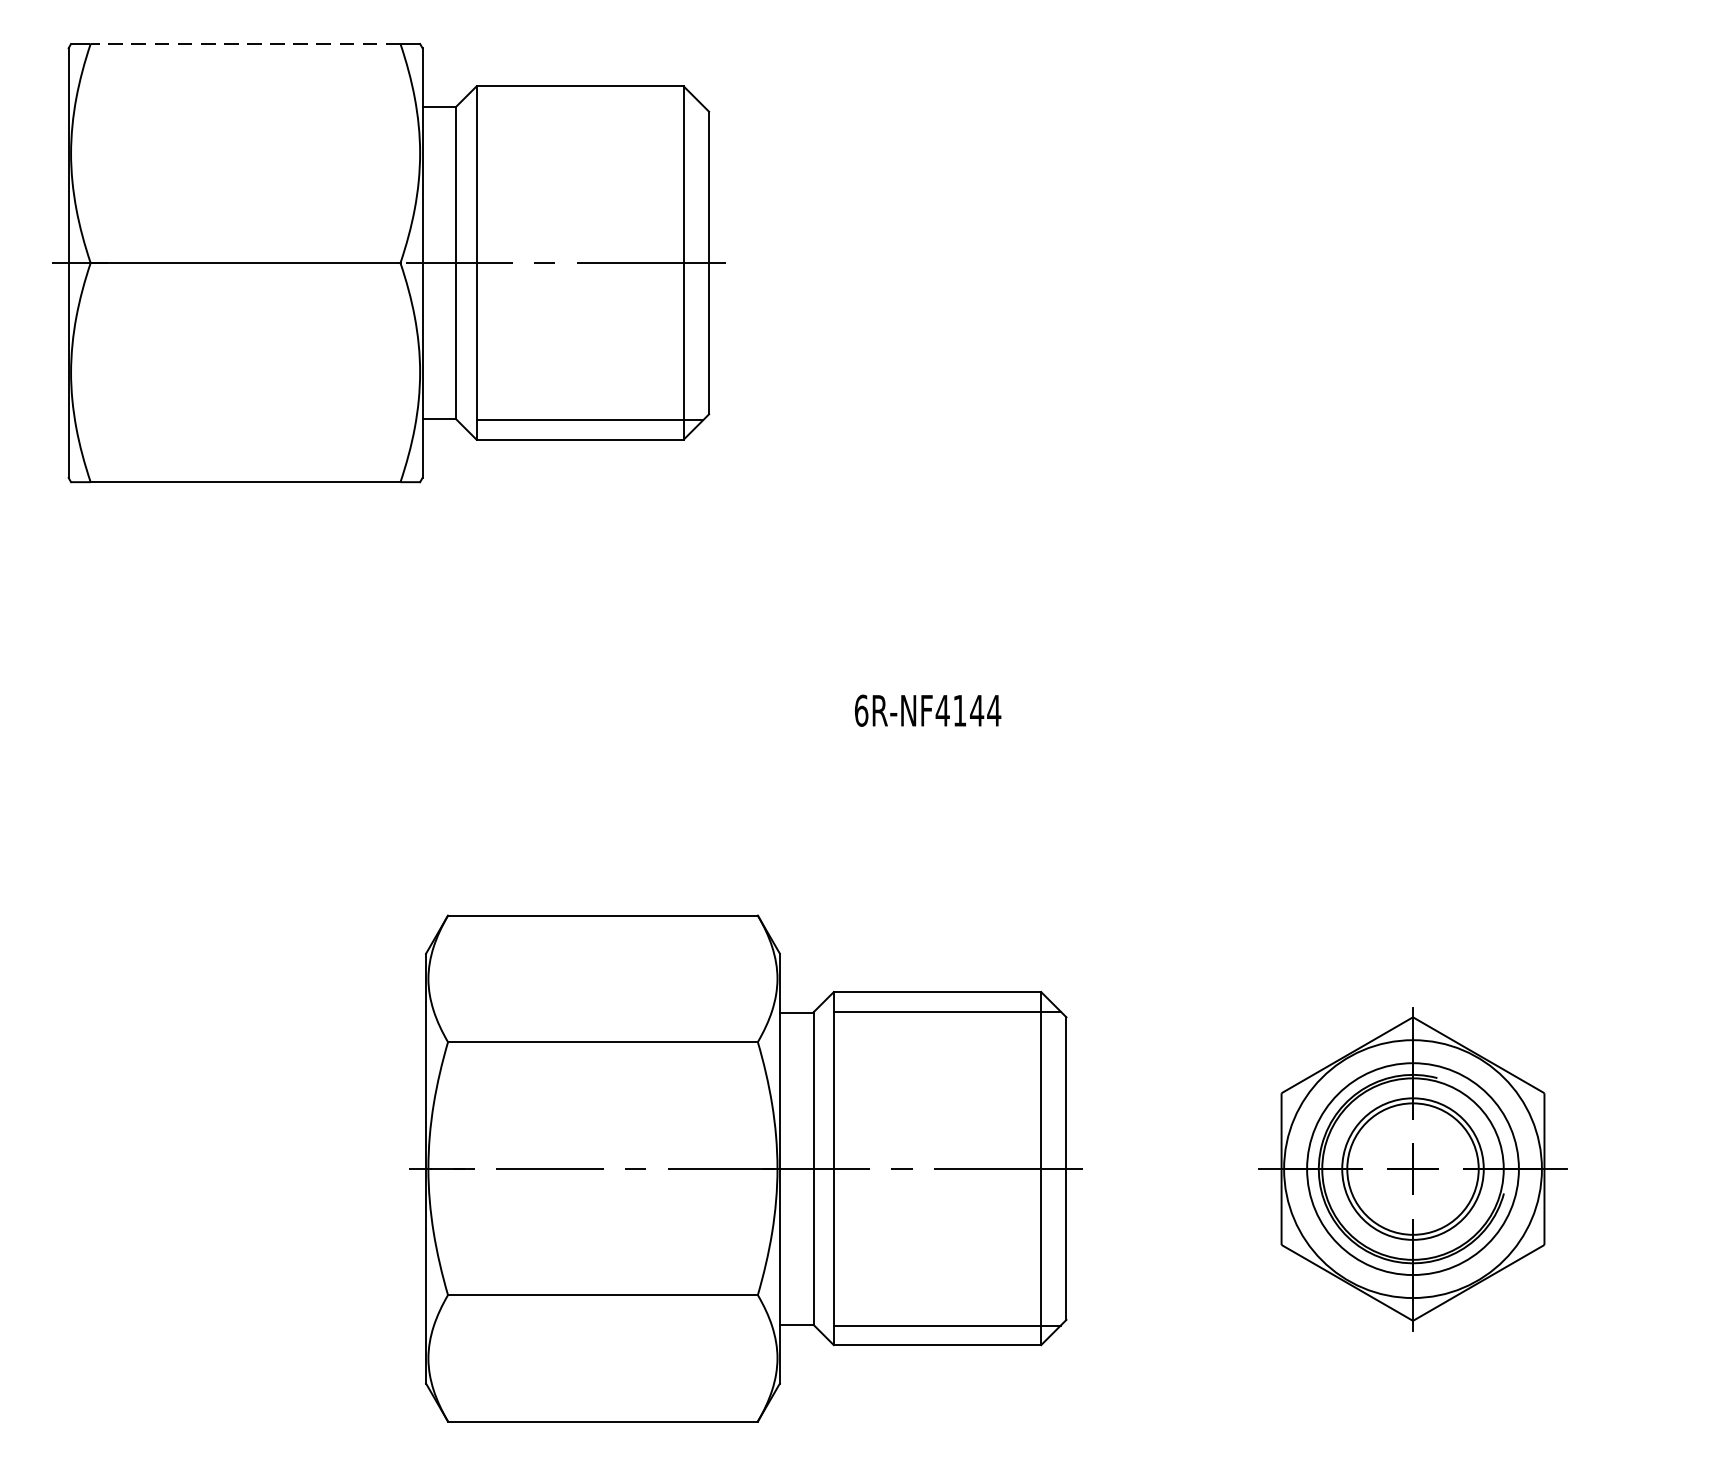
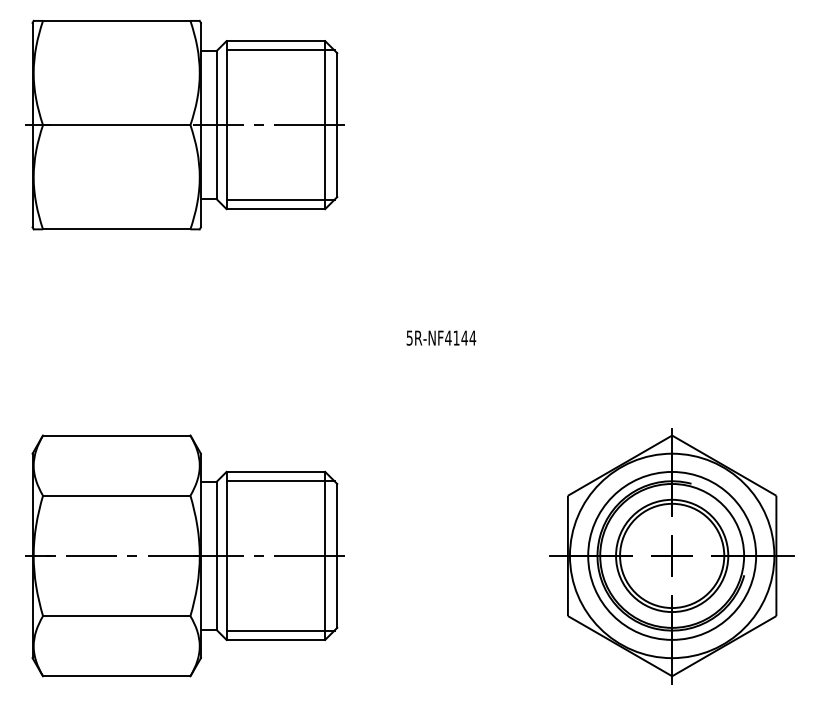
line: (245, 43) -> (116, 20), dashed -> solid
line: (589, 106) -> (280, 50), added
text: (861, 709) -> (409, 337), 6R-NF4144 -> 5R-NF4144
part: (745, 1167) -> (184, 555), moved
part: (1411, 1169) -> (671, 556), size x1.67

